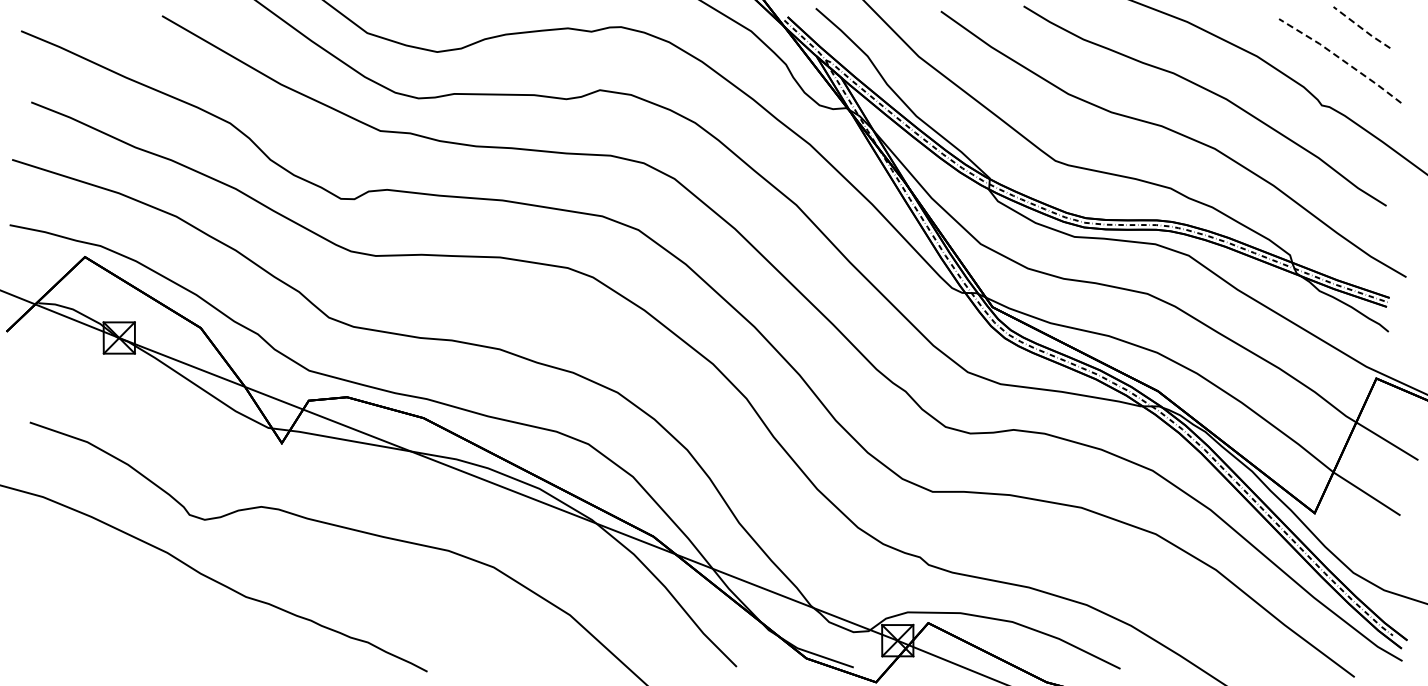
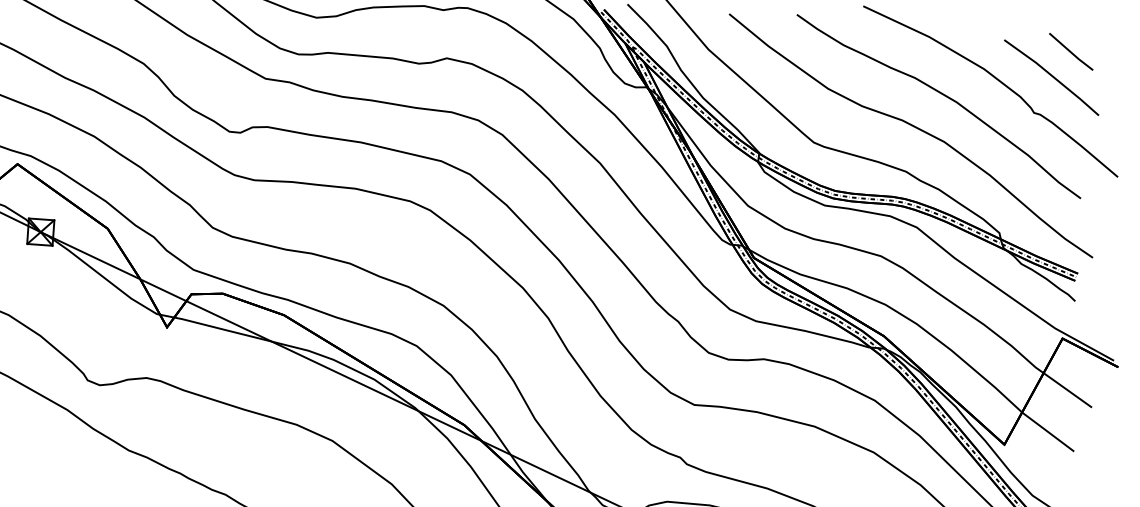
line: (1361, 28) -> (1070, 52), dashed -> solid
line: (1341, 59) -> (1052, 76), dashed -> solid

